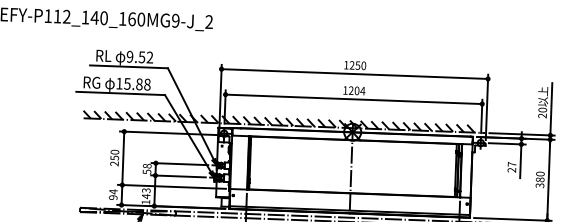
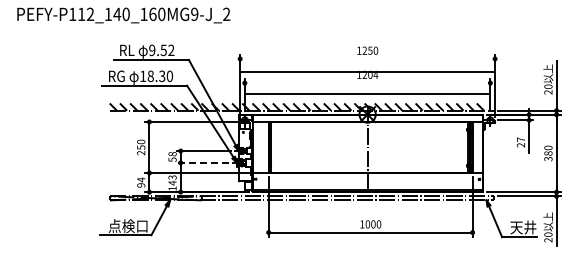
line: (354, 73) -> (367, 71), moved
text: (137, 83) -> (160, 75), 15.88 -> 18.30
line: (353, 99) -> (367, 94), moved
line: (178, 176) -> (202, 162), solid -> dashed

